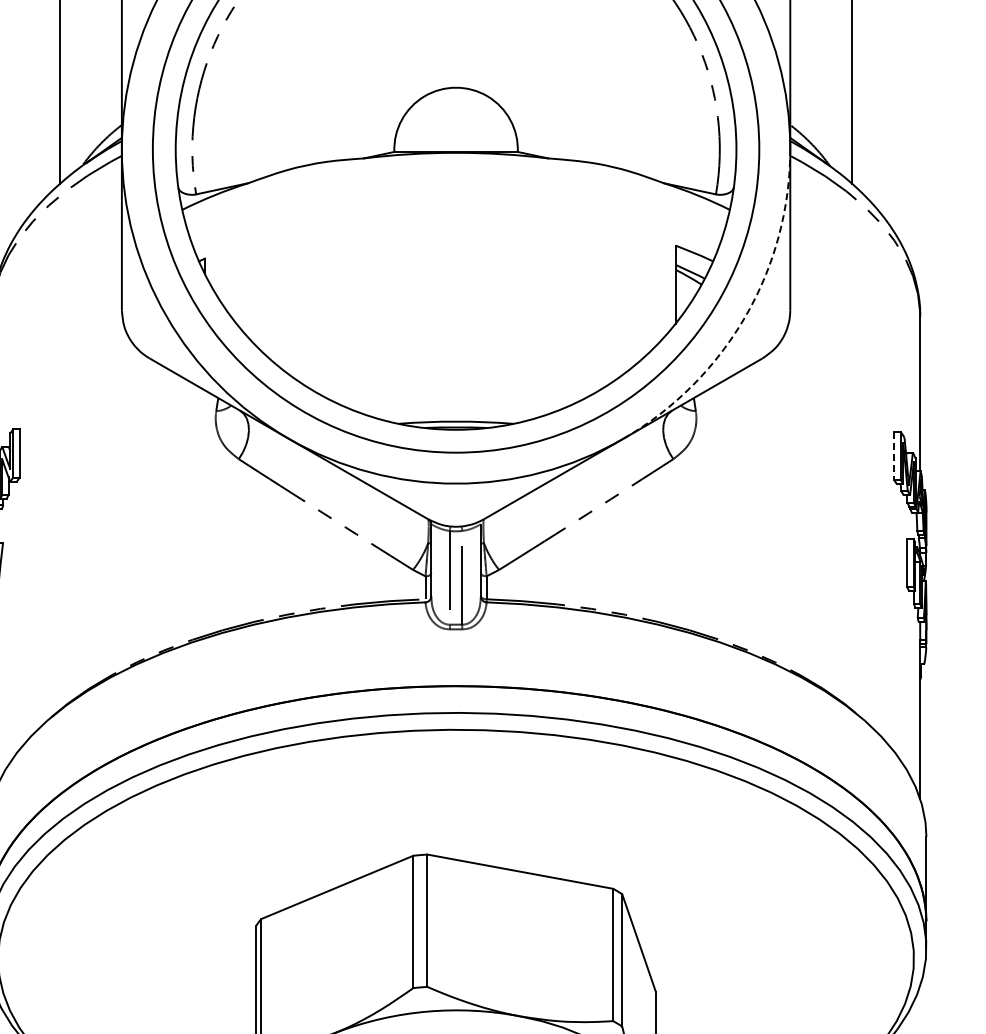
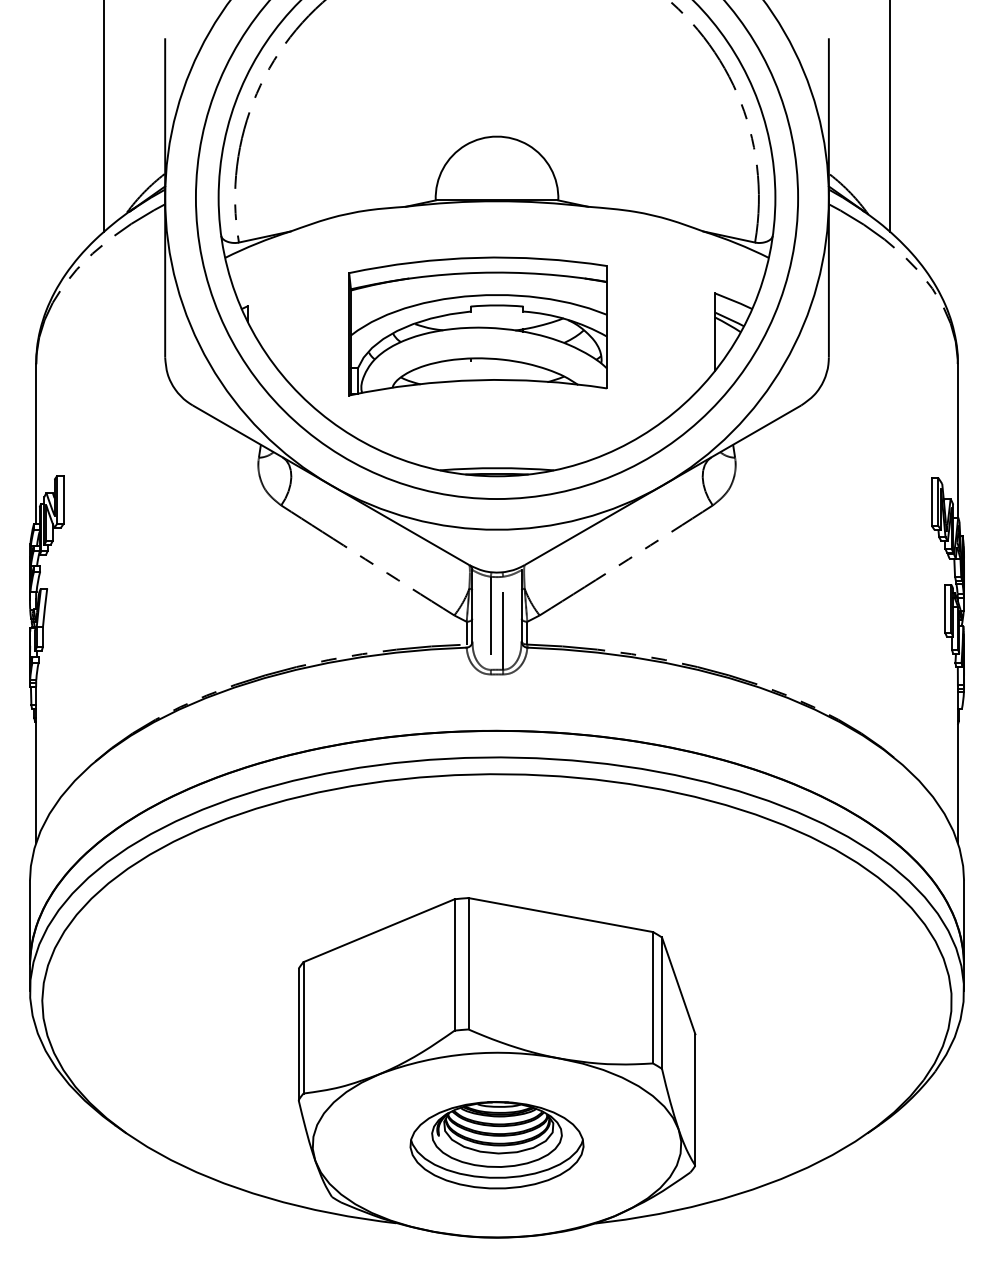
part: (436, 278) -> (477, 326), added
arc: (745, 316) -> (784, 363), dashed -> solid
line: (893, 456) -> (931, 502), dashed -> solid

